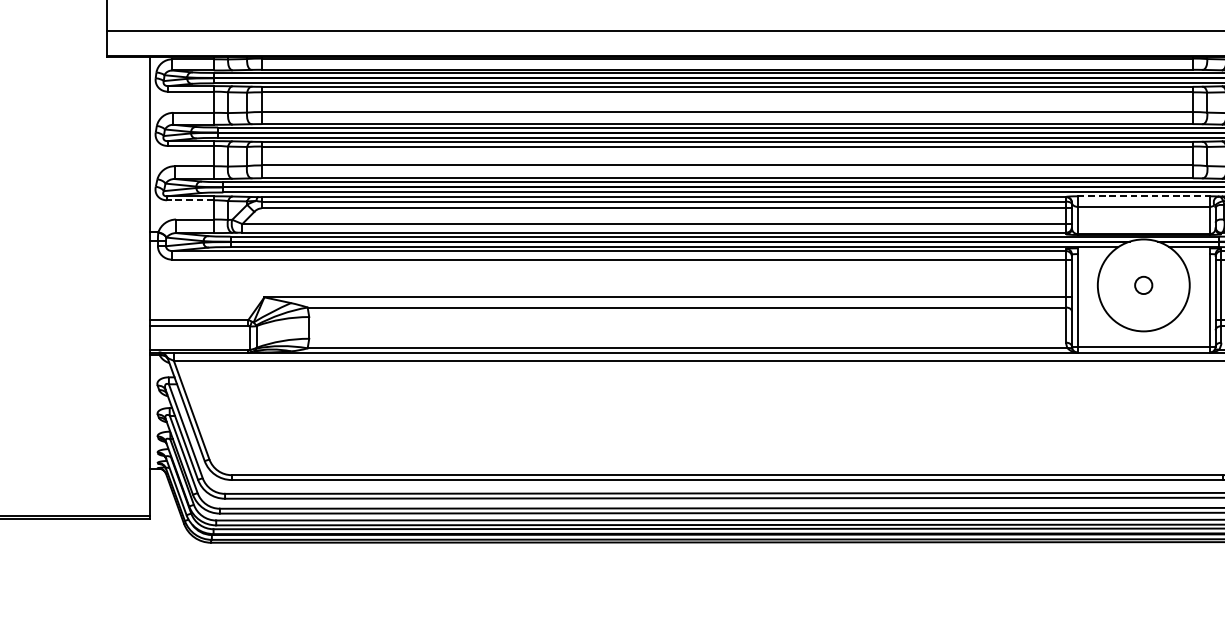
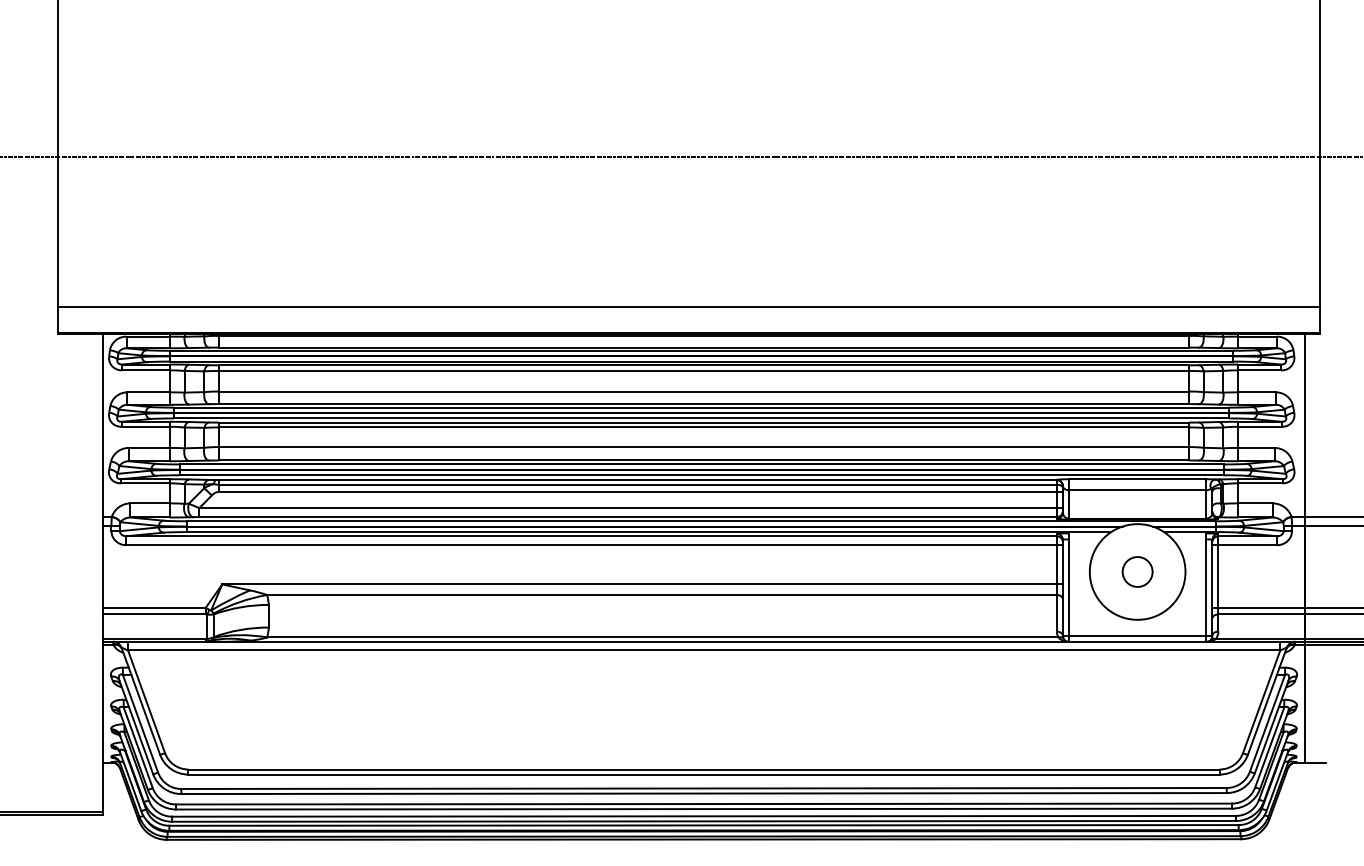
line: (1143, 196) -> (1137, 479), dashed -> solid
line: (189, 200) -> (144, 483), dashed -> solid
circle: (1143, 284) -> (1137, 571), size x1.67

